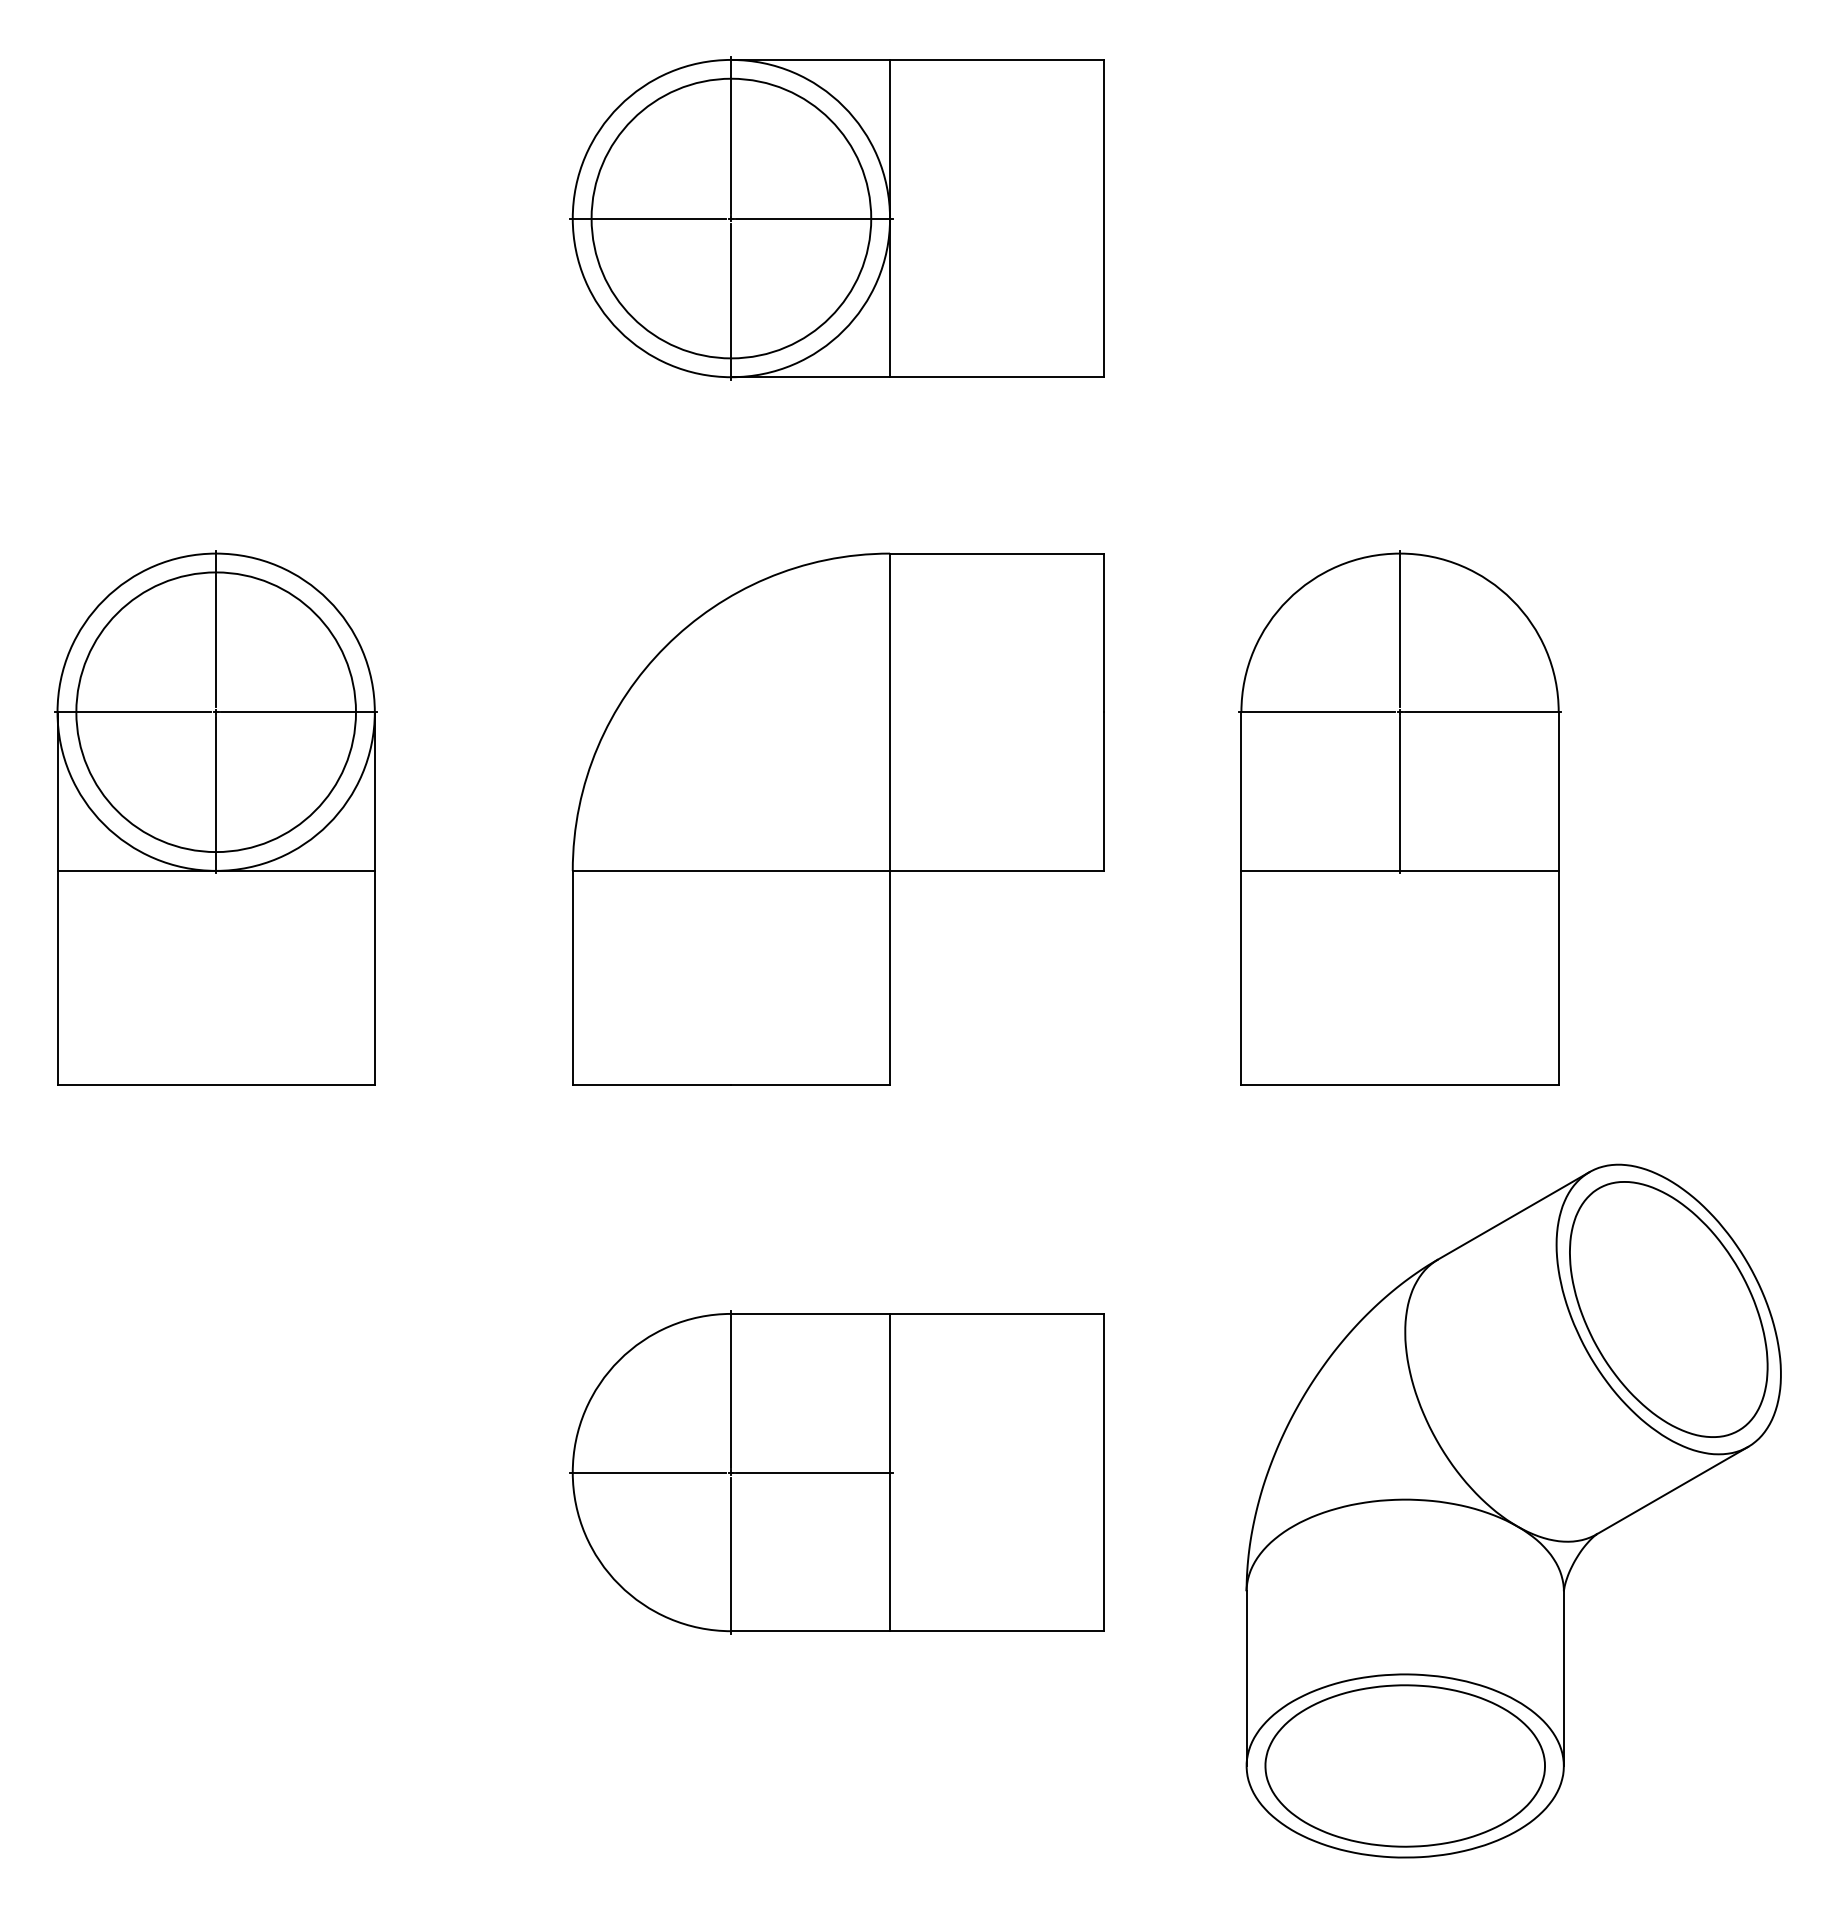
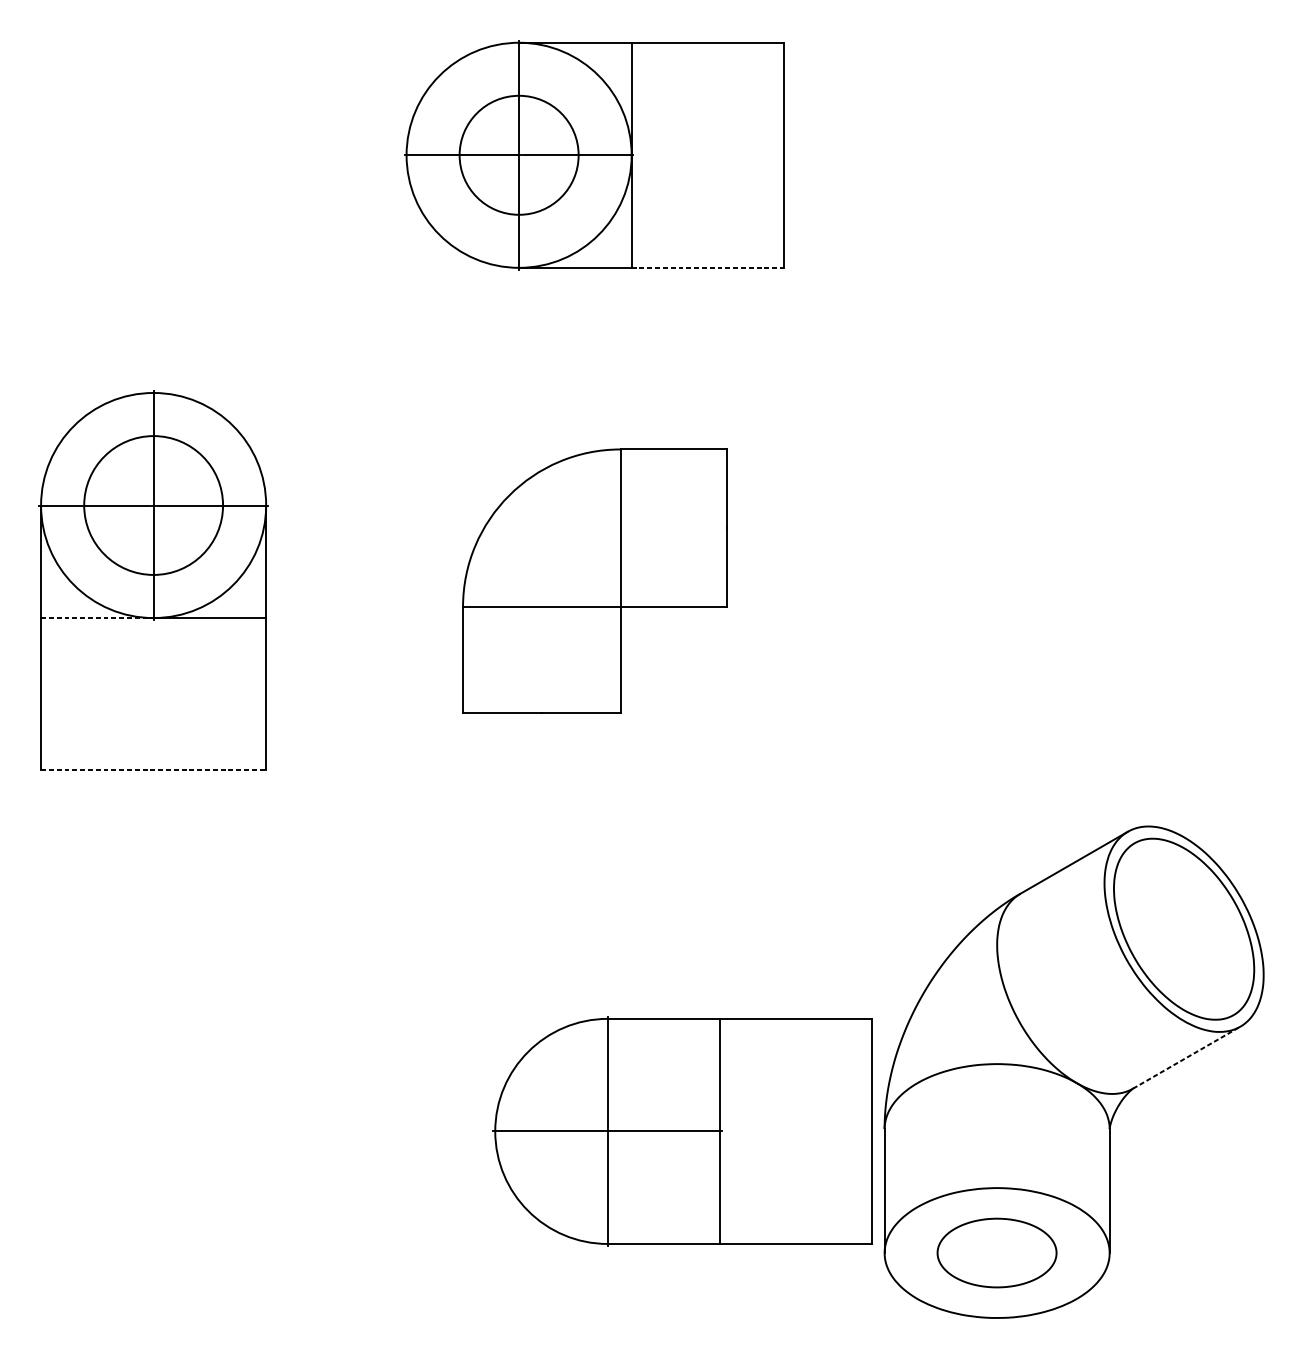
circle: (731, 218) -> (519, 155), size x0.6
line: (997, 377) -> (707, 268), solid -> dashed
circle: (216, 712) -> (153, 505), size x0.7
part: (1399, 817) -> (993, 580), removed
part: (837, 818) -> (594, 580), size x0.7
line: (137, 870) -> (97, 617), solid -> dashed
line: (216, 1084) -> (153, 769), solid -> dashed
part: (836, 1472) -> (682, 1131), moved
line: (1672, 1490) -> (1186, 1057), solid -> dashed
part: (1404, 1765) -> (996, 1252), size x0.6

